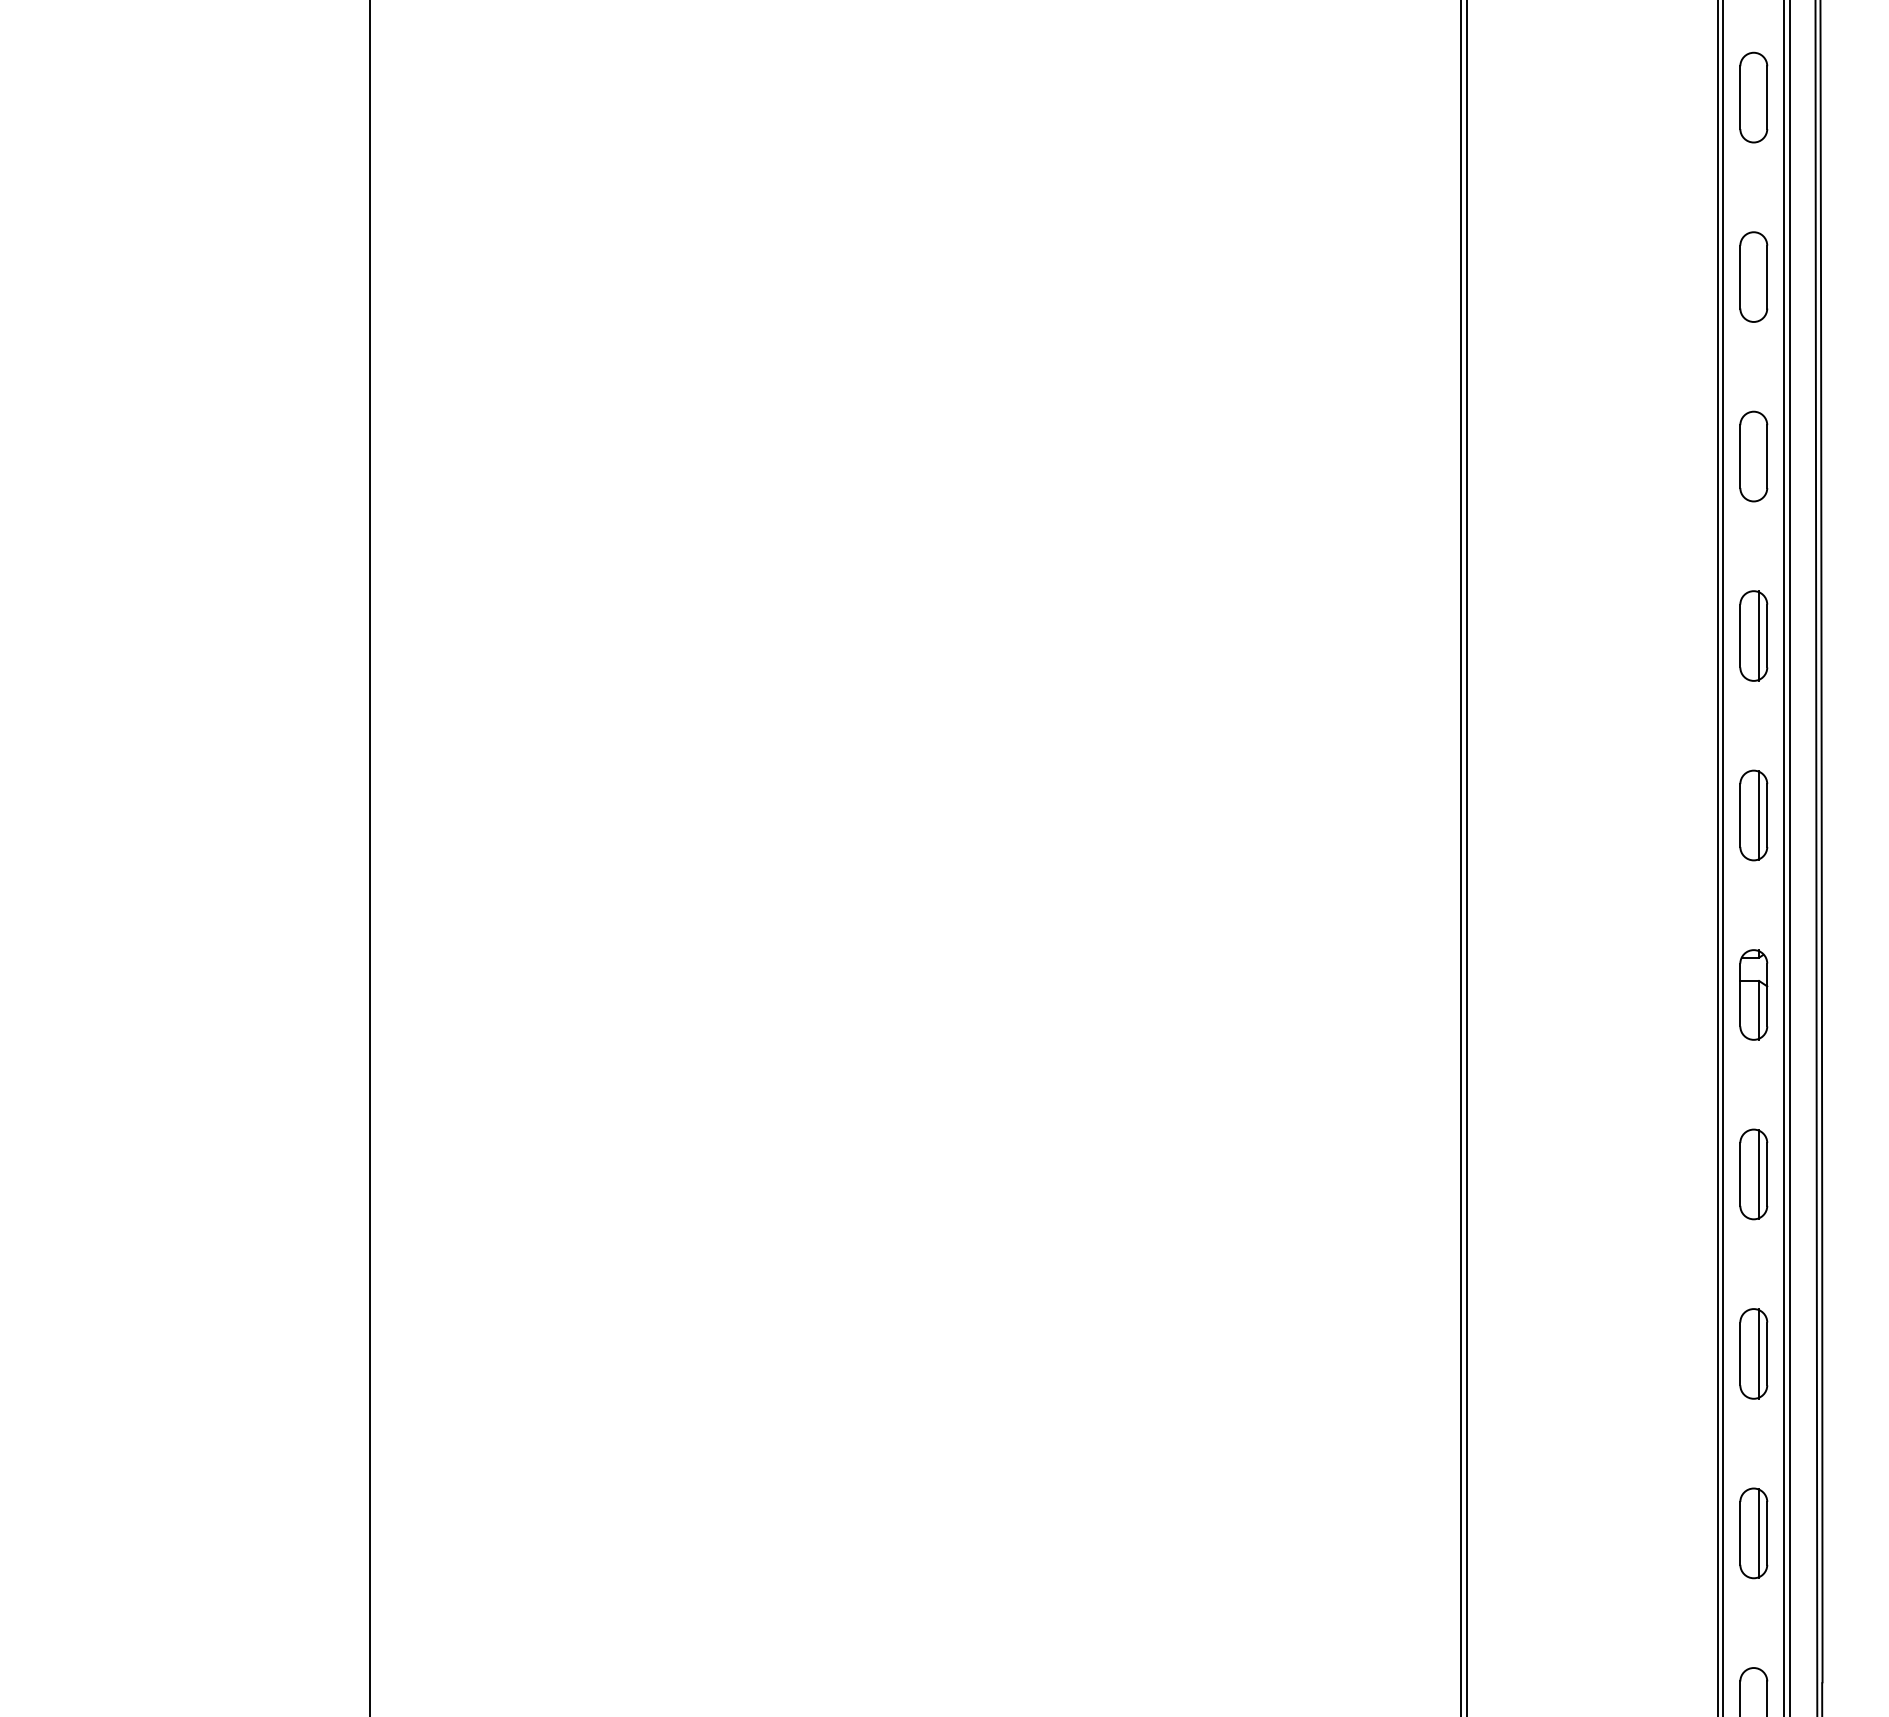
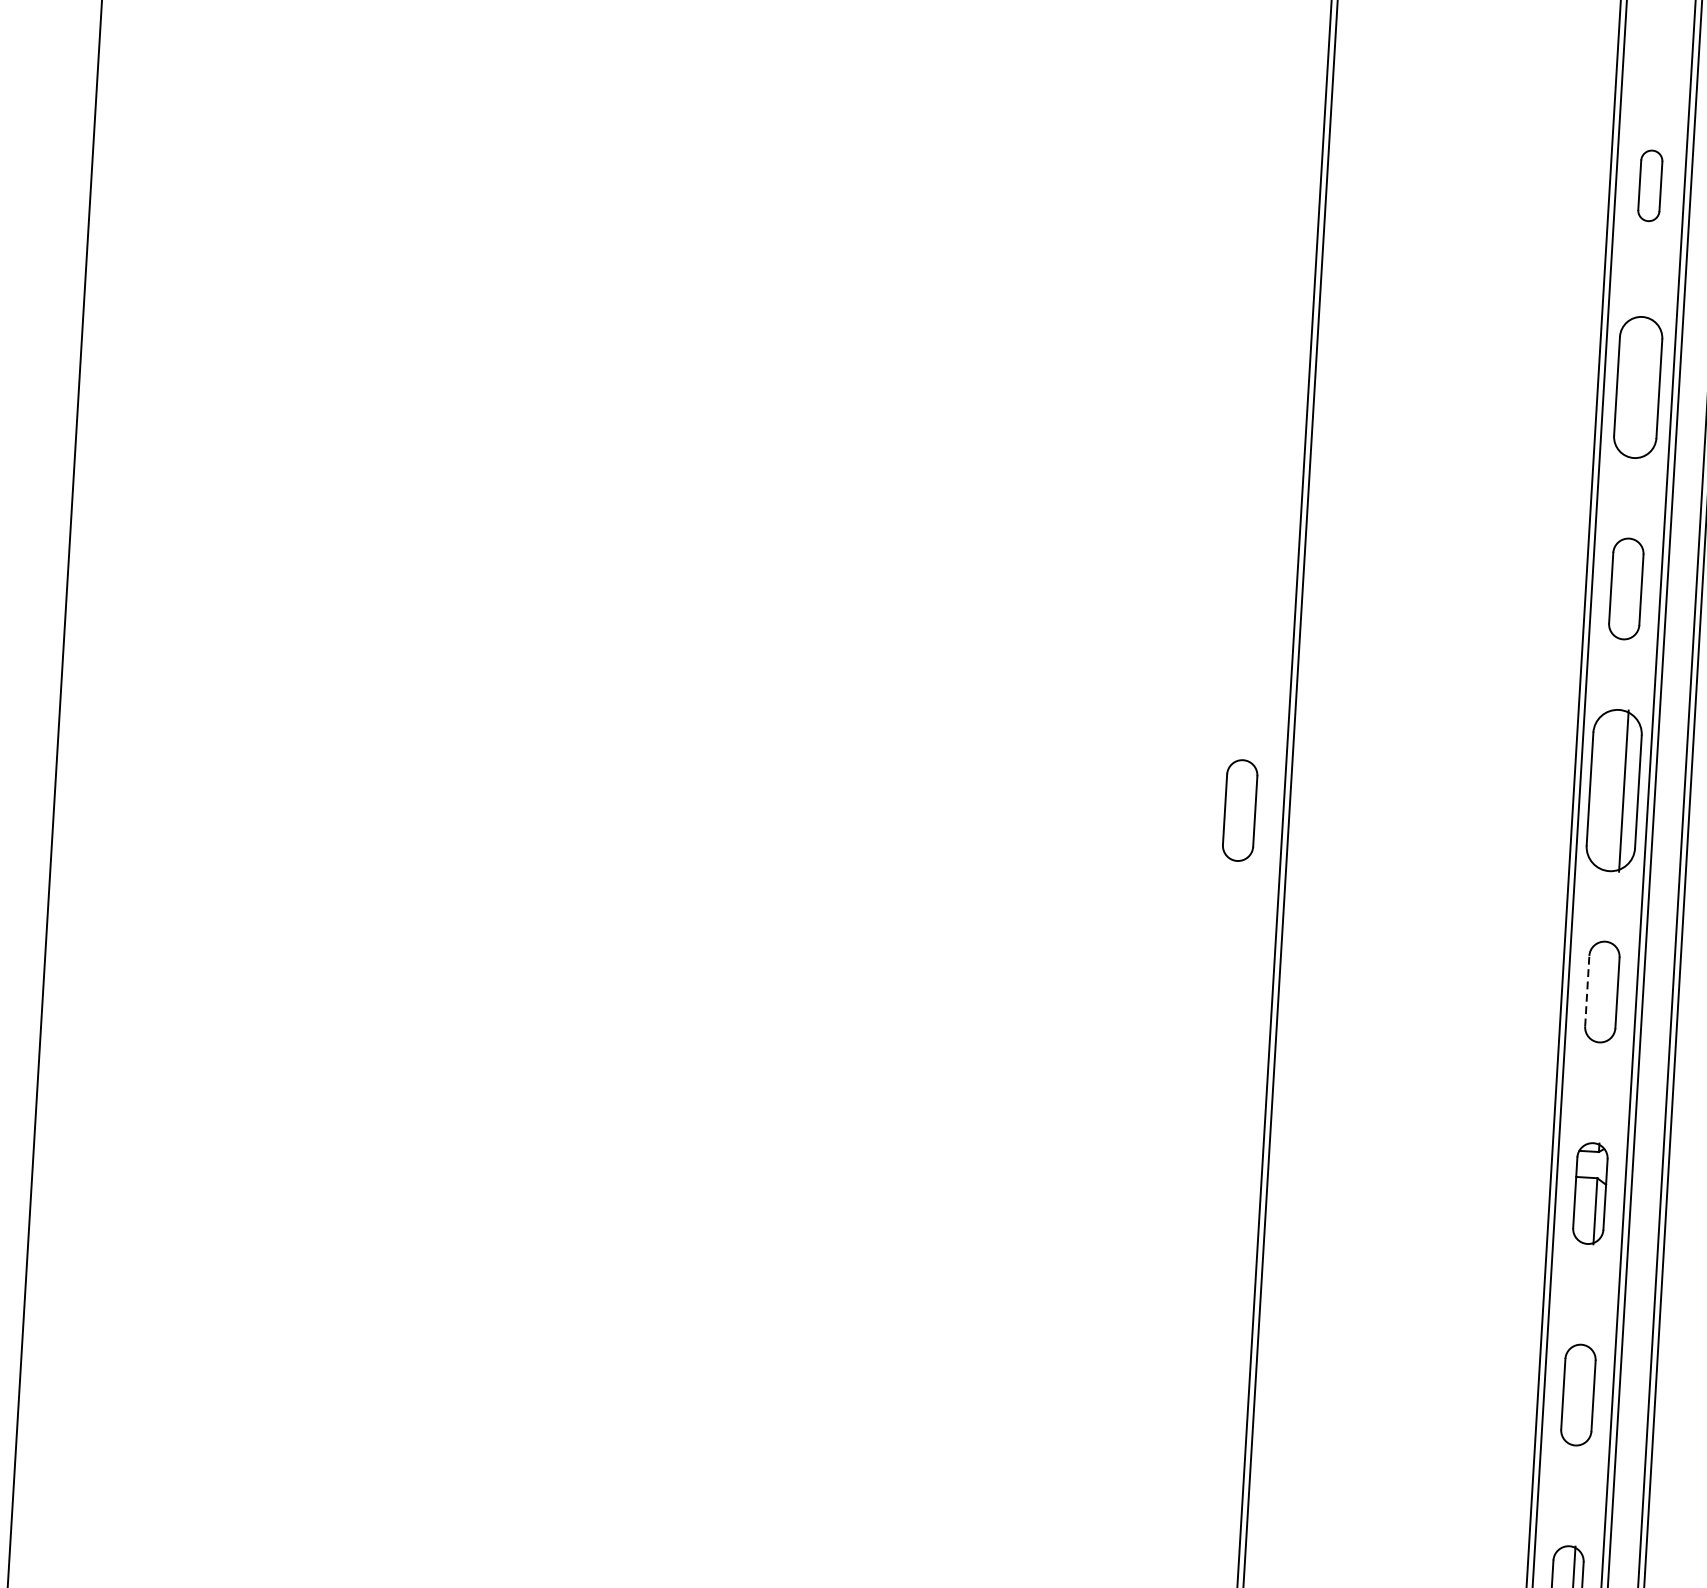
part: (1753, 97) -> (1649, 185), size x0.7
part: (1753, 276) -> (1638, 386), size x1.4
part: (1753, 635) -> (1614, 789), size x1.6
part: (1422, 673) -> (1239, 810), added
line: (1740, 815) -> (1587, 991), solid -> dashed
line: (1759, 815) -> (1608, 992), removed
line: (1759, 1174) -> (1584, 1395), removed

